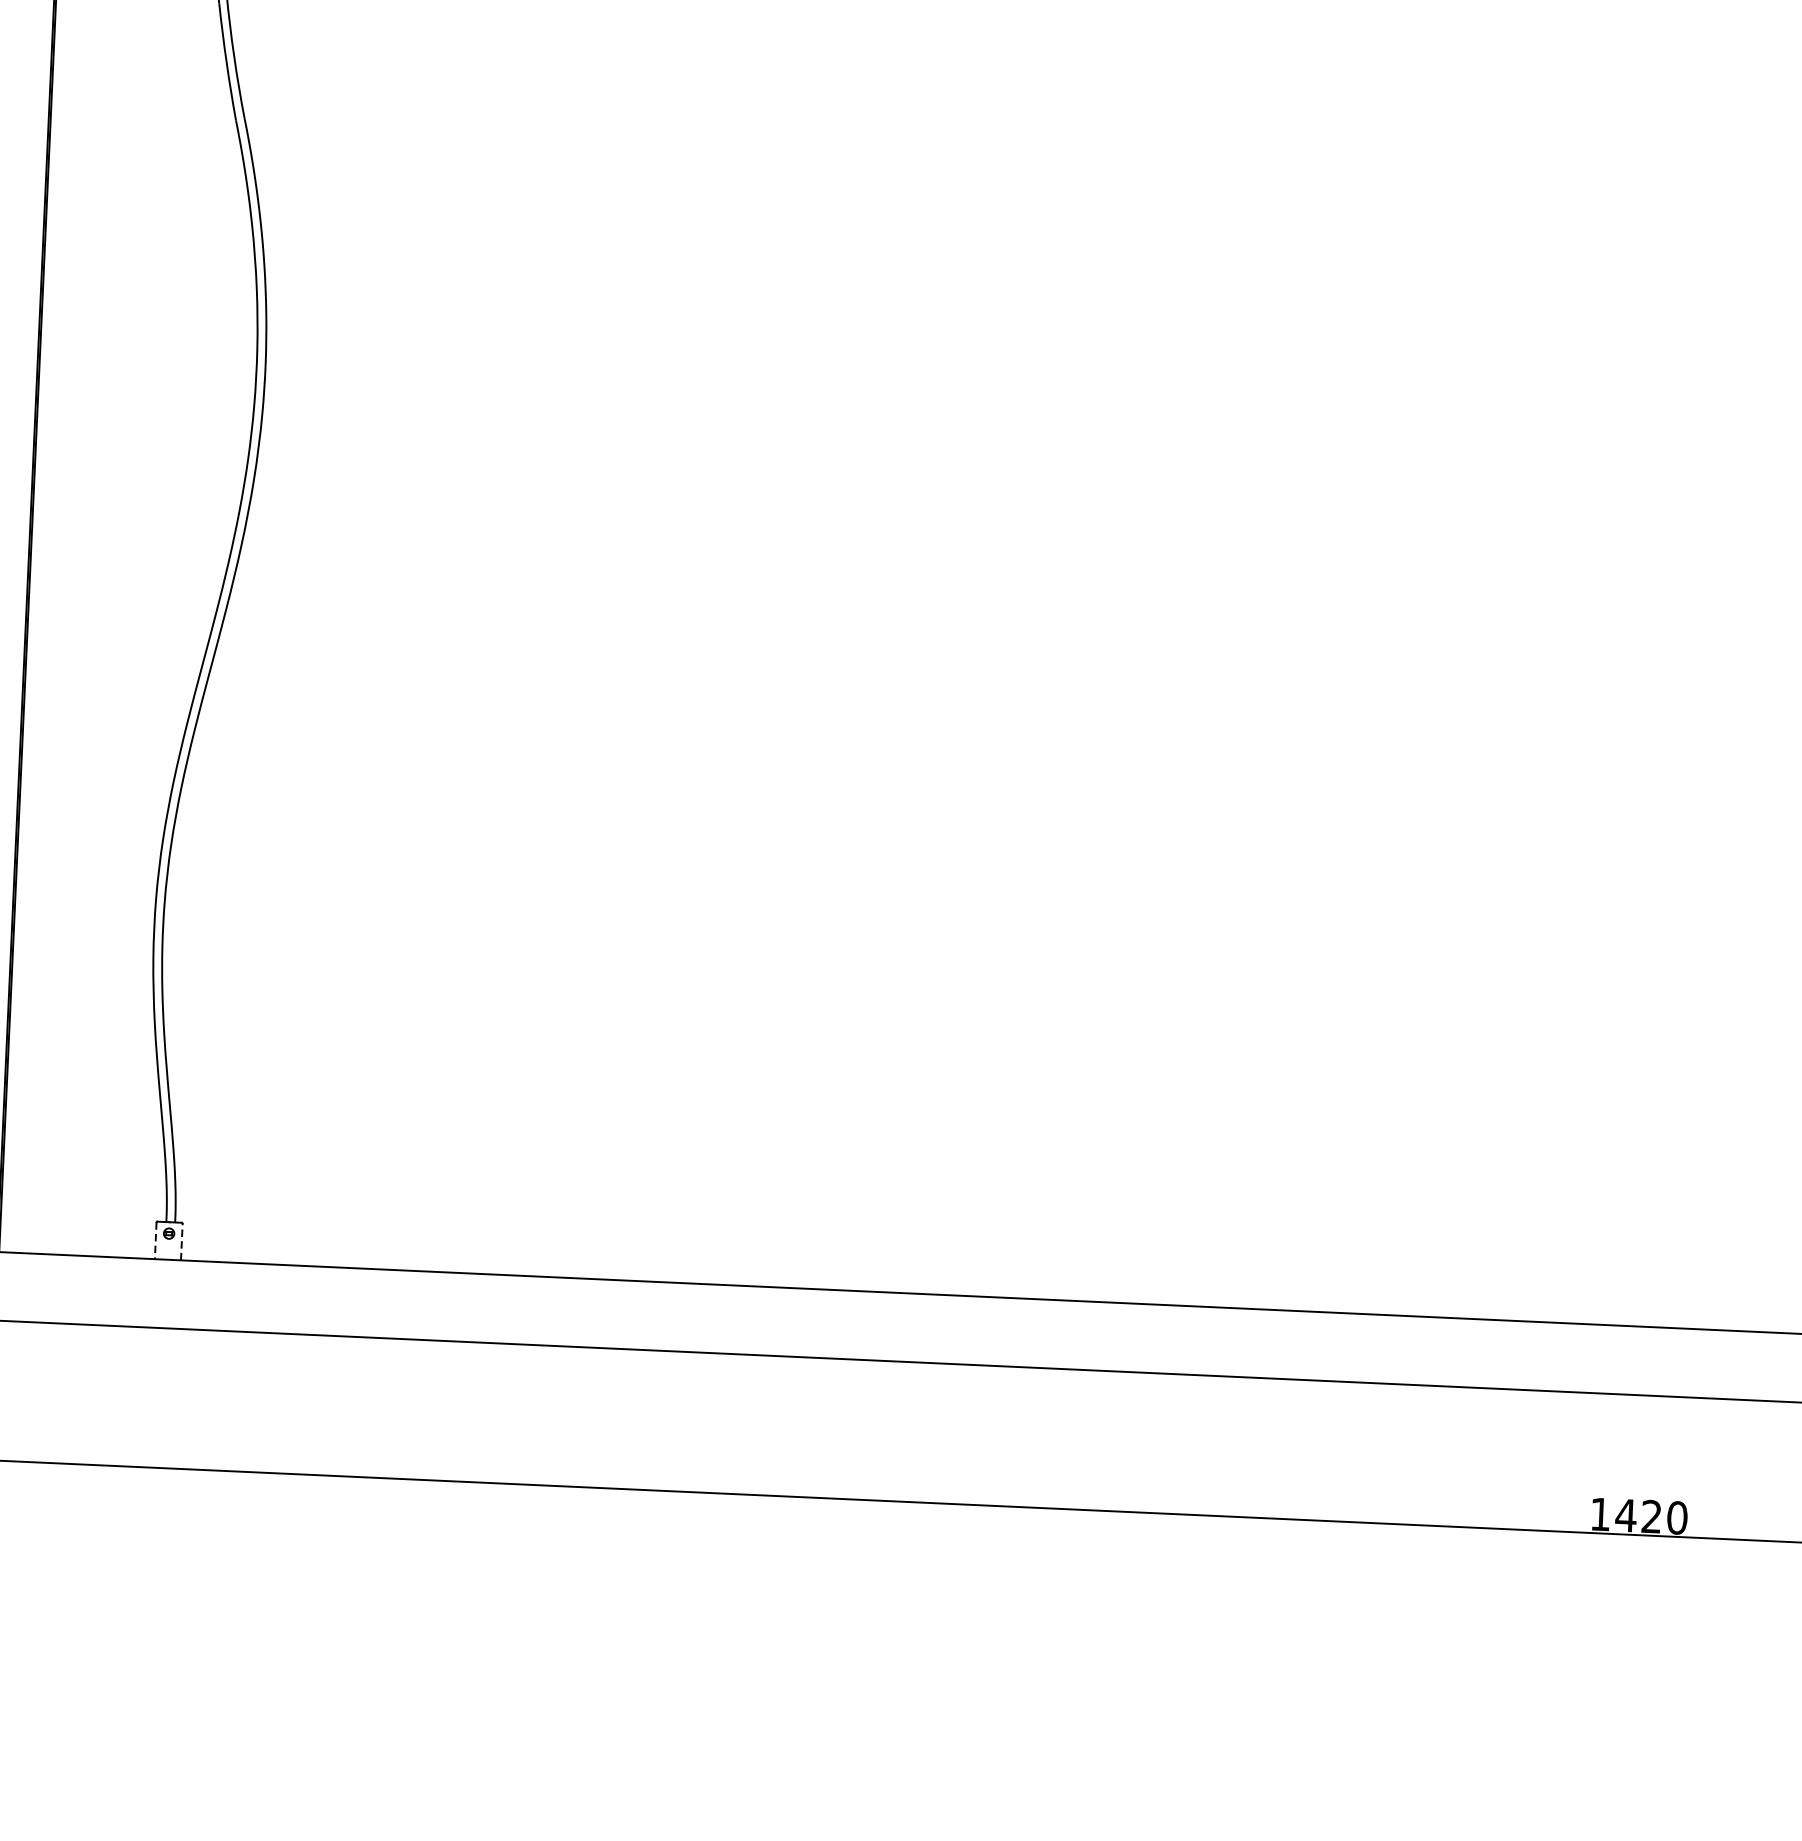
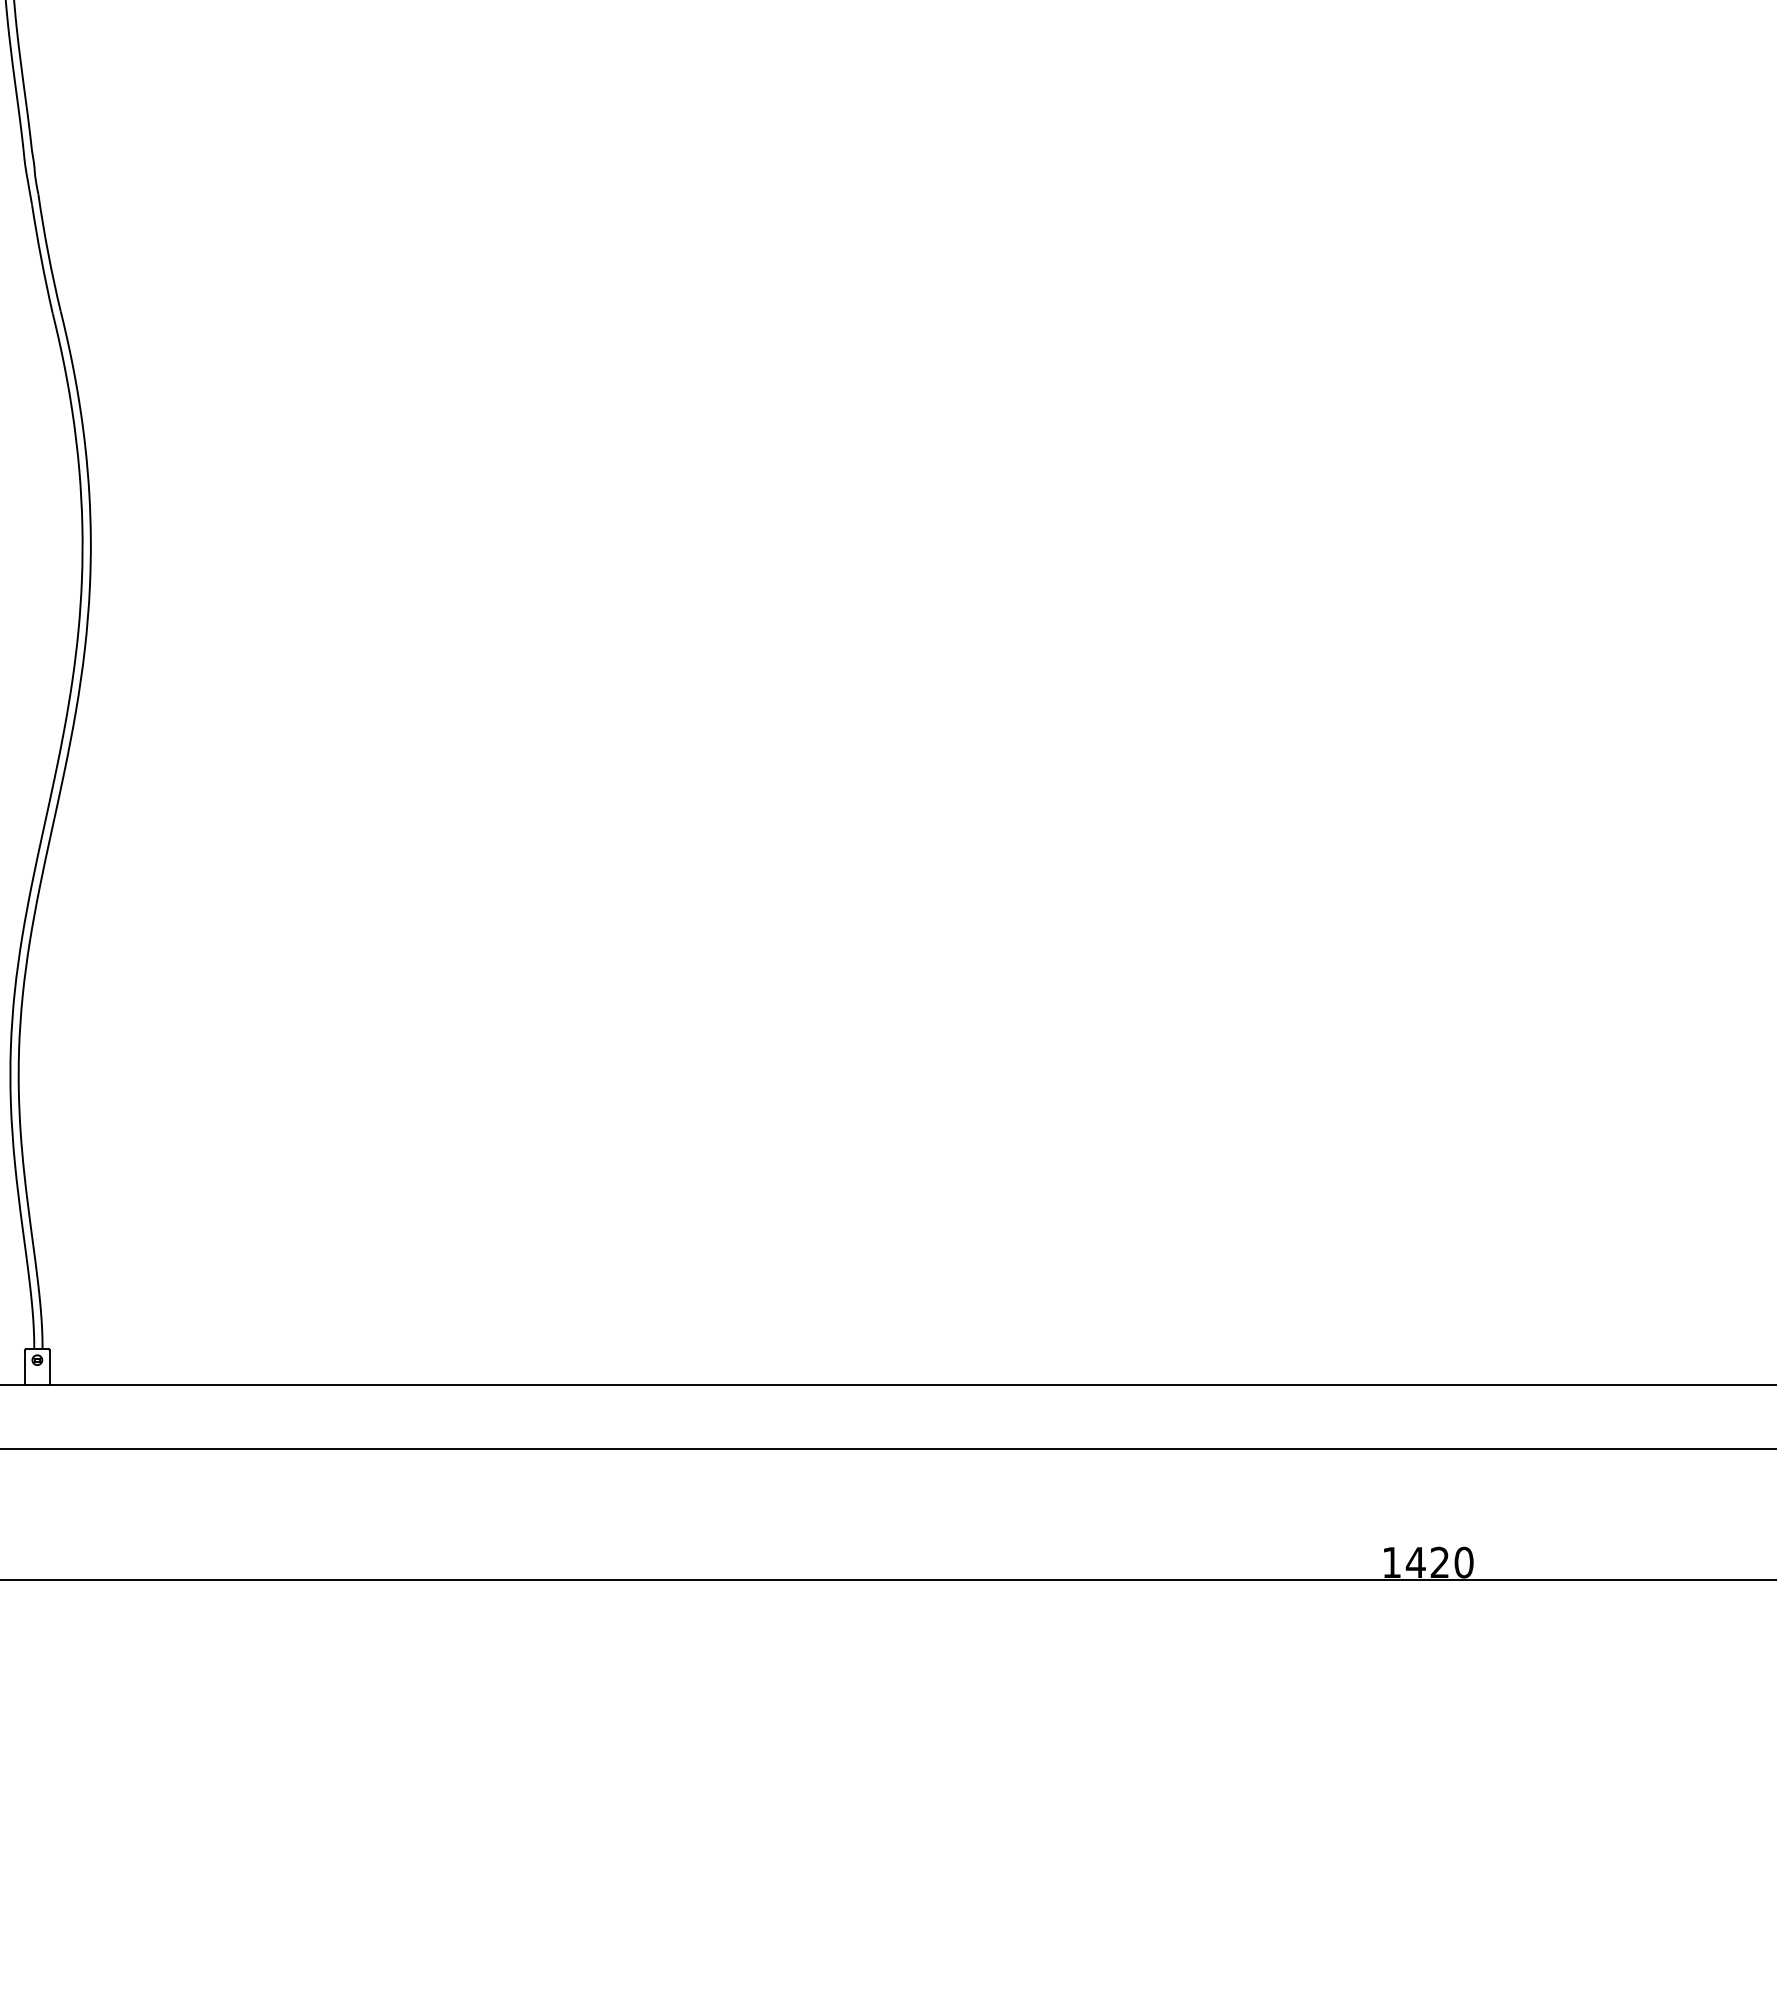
line: (156, 1240) -> (25, 1367), dashed -> solid
line: (181, 1240) -> (49, 1366), dashed -> solid

